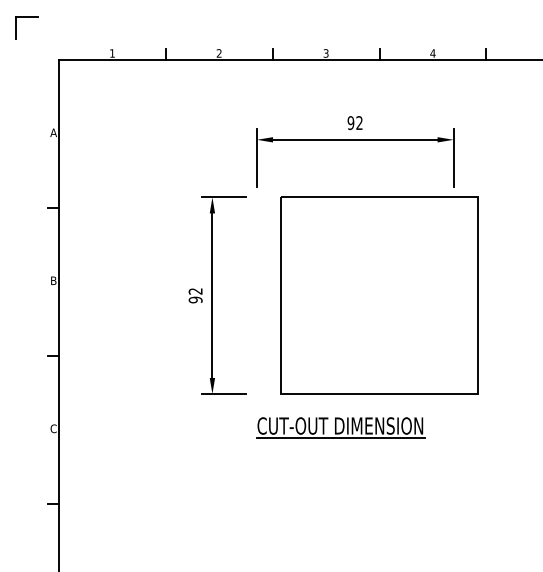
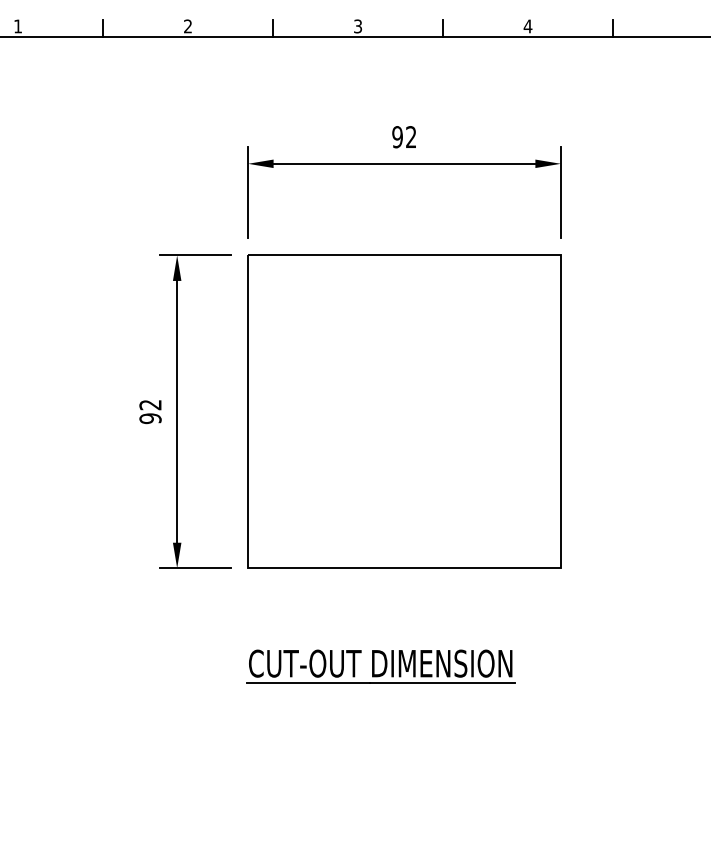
part: (379, 295) -> (404, 411), moved
part: (340, 427) -> (380, 666), moved

